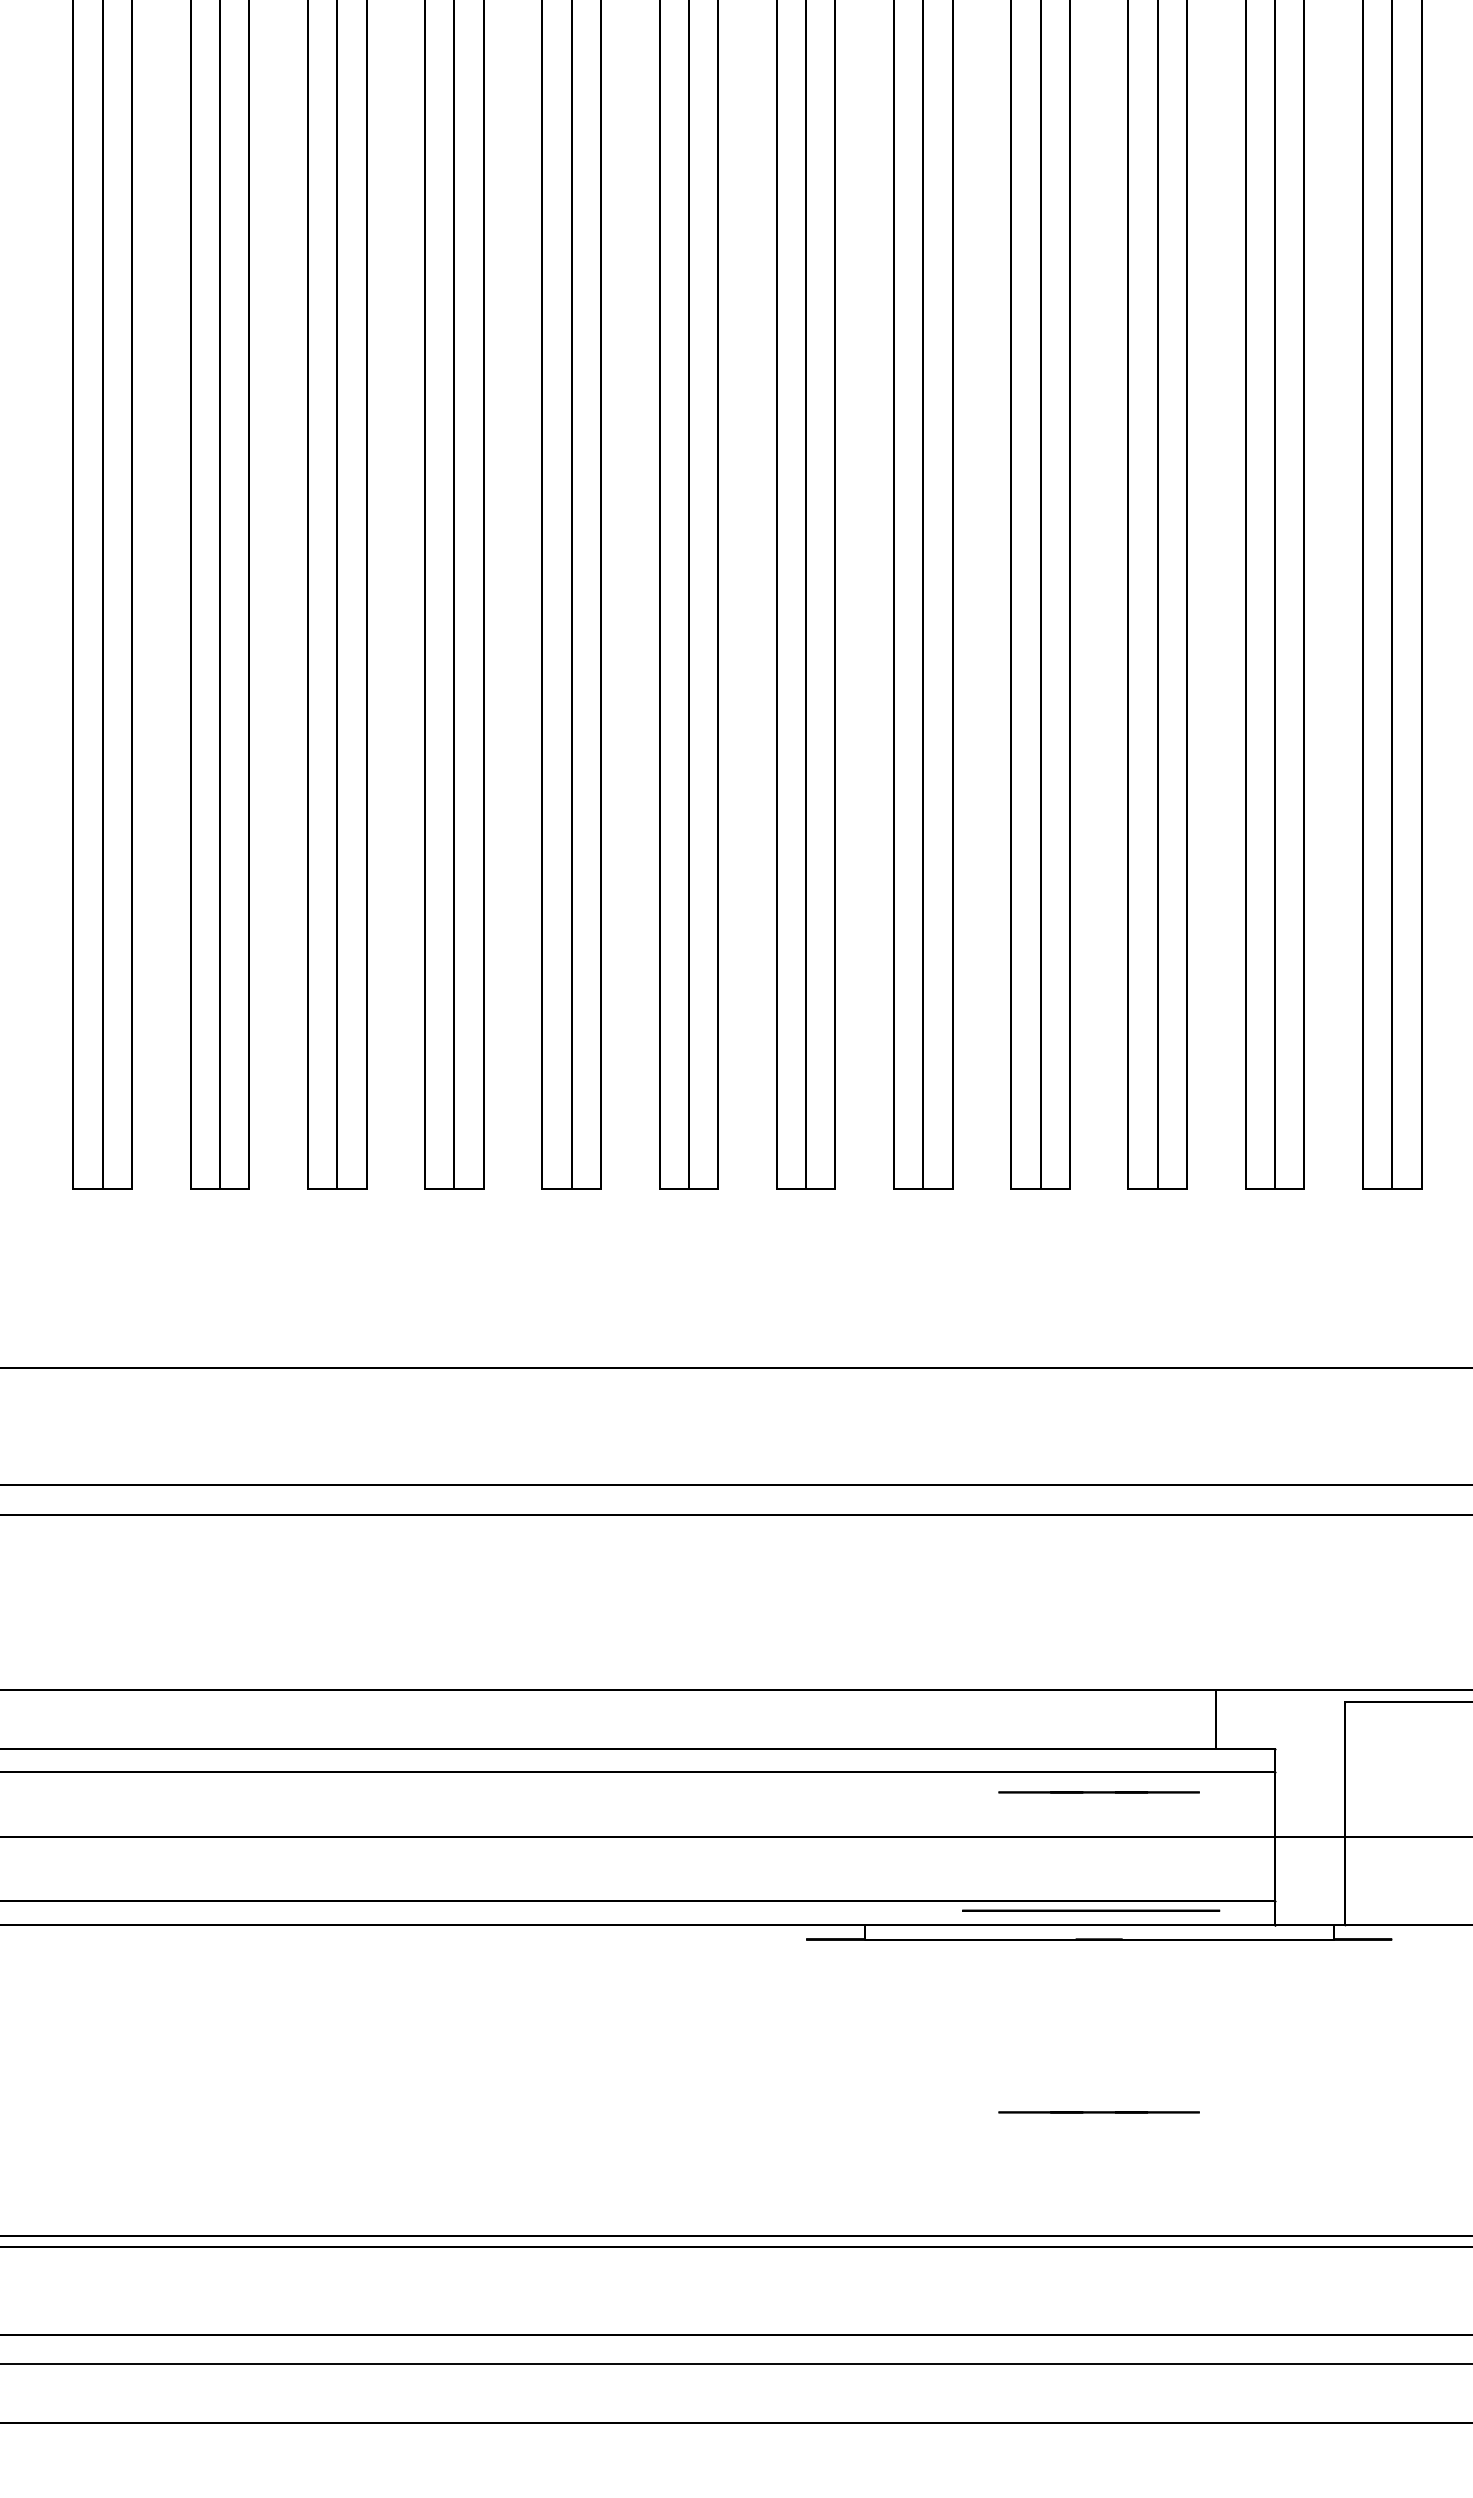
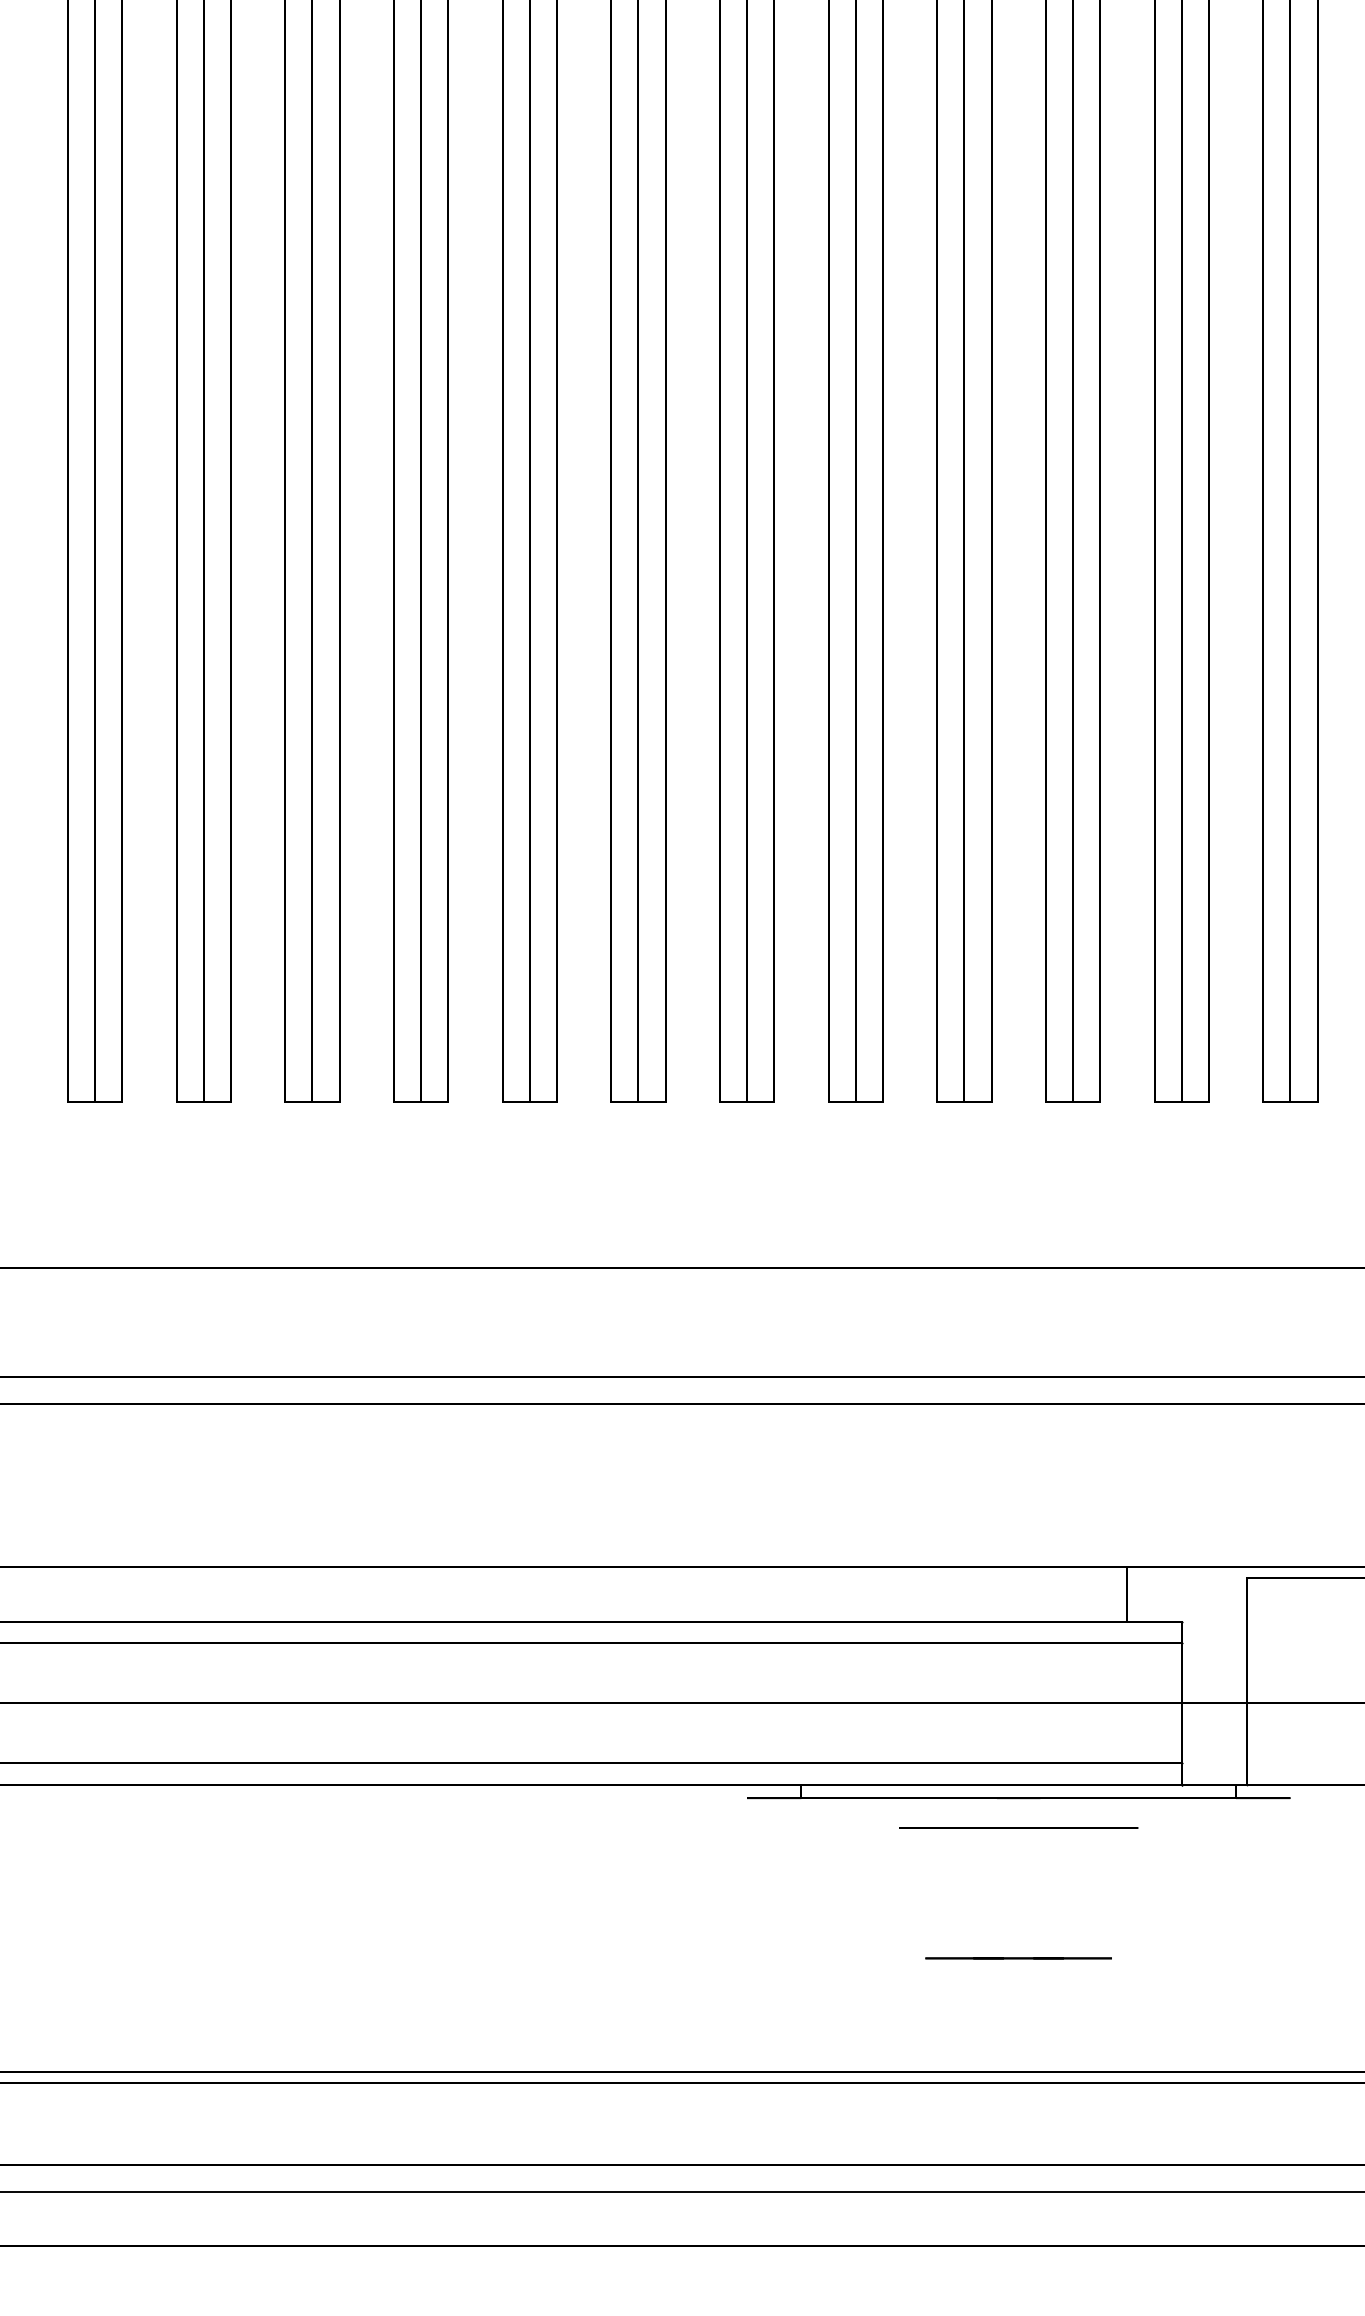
line: (1098, 1792) -> (1018, 1661), removed
circle: (1091, 1910) -> (1019, 1827), moved

